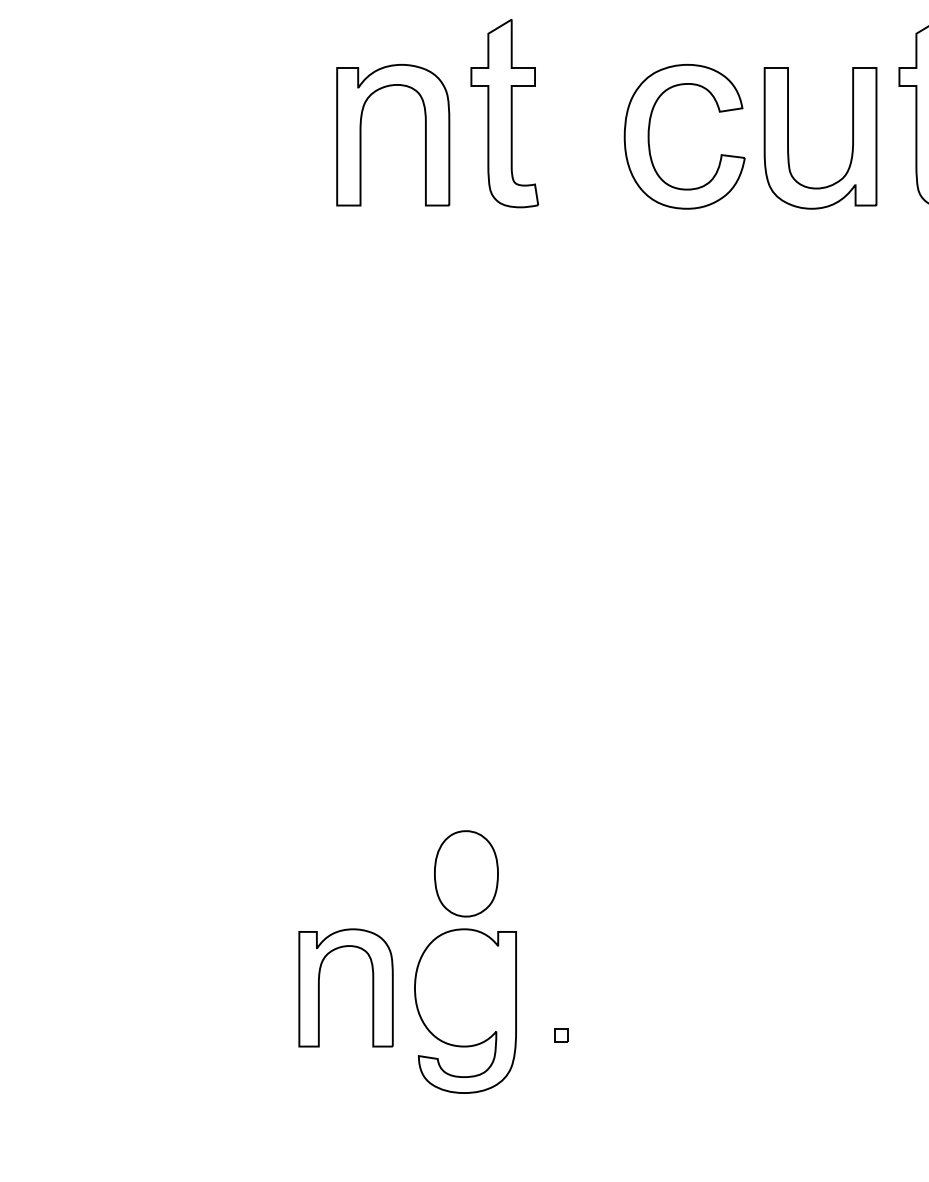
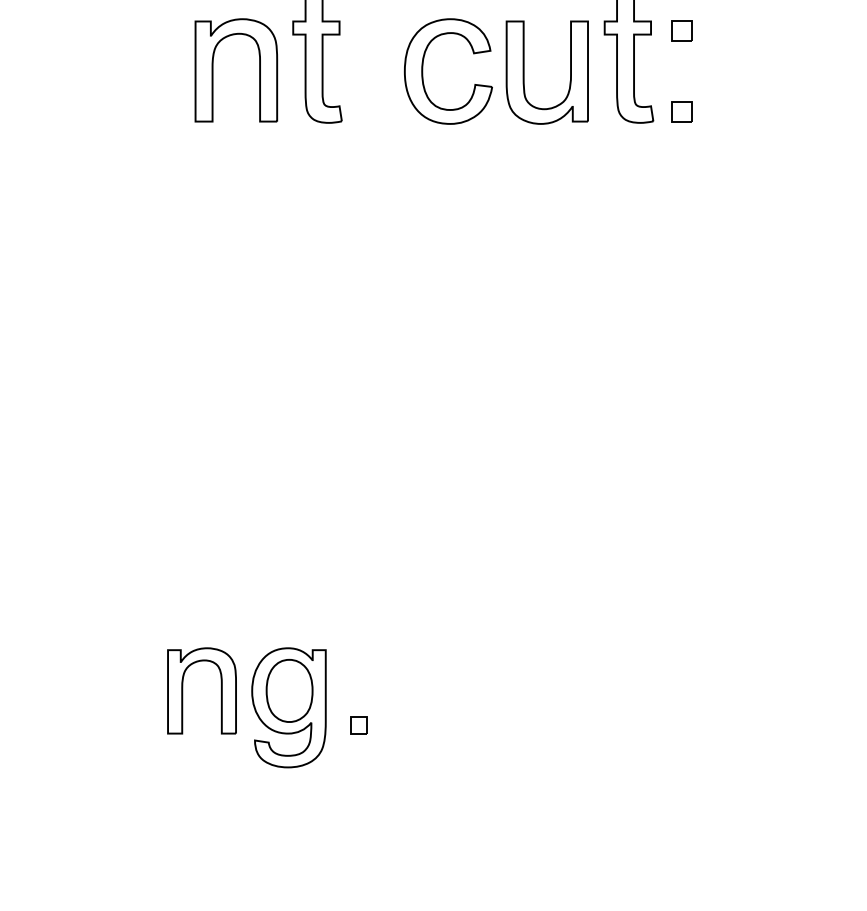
part: (466, 873) -> (289, 690), moved
part: (561, 1035) -> (358, 725), size x1.67

